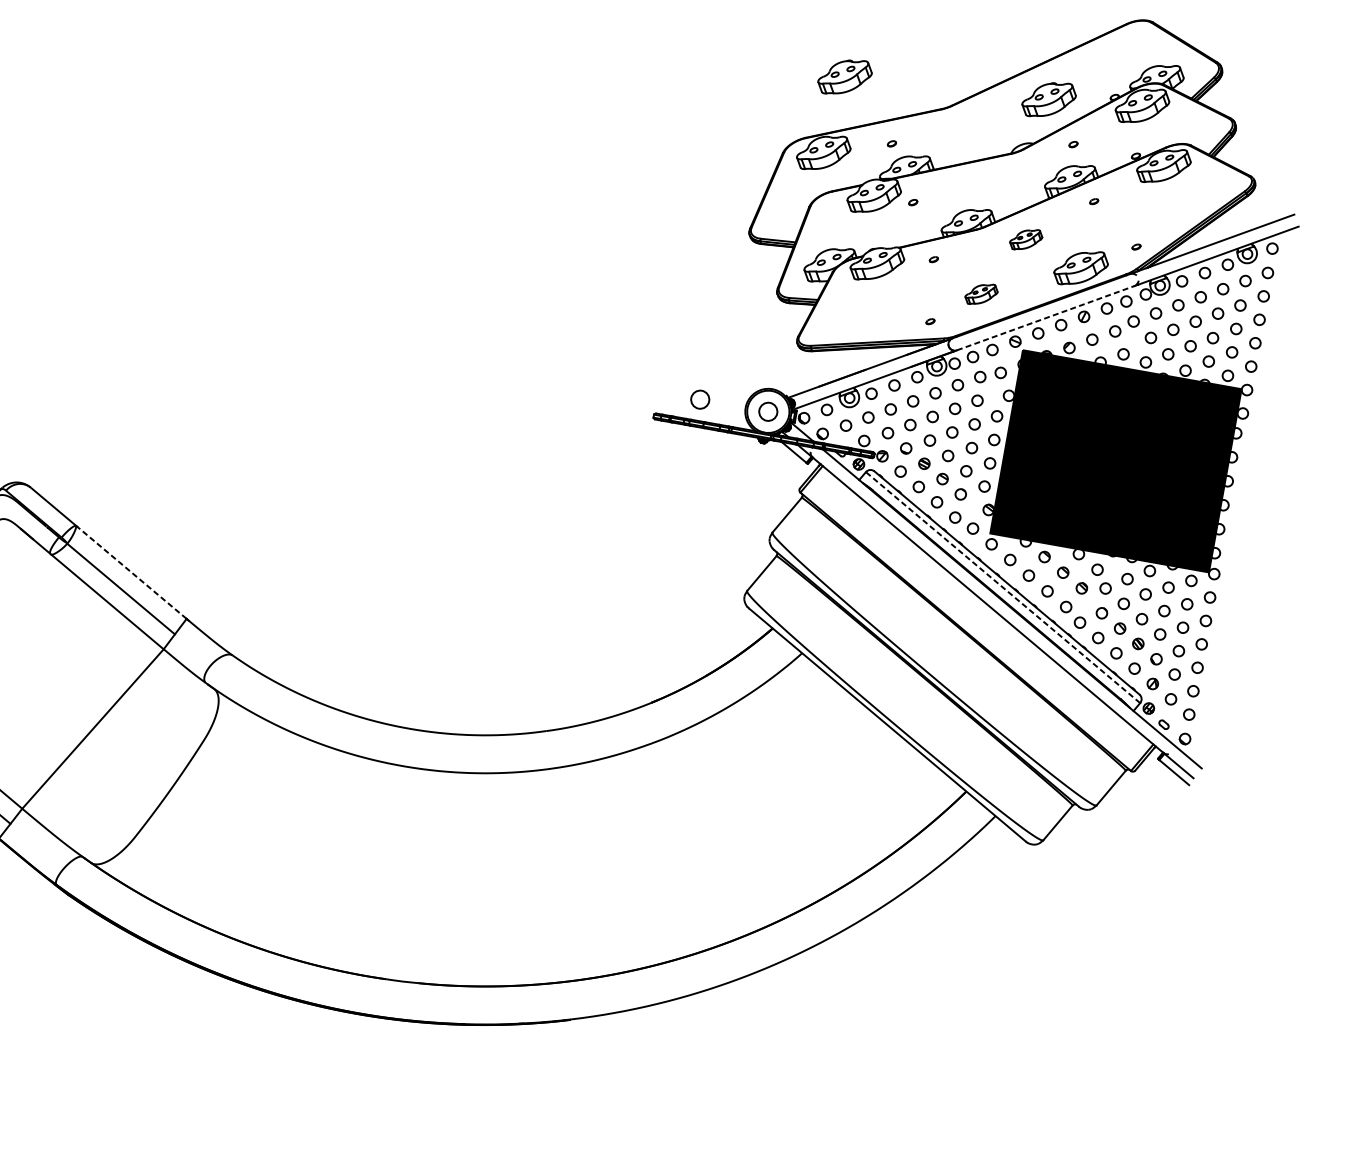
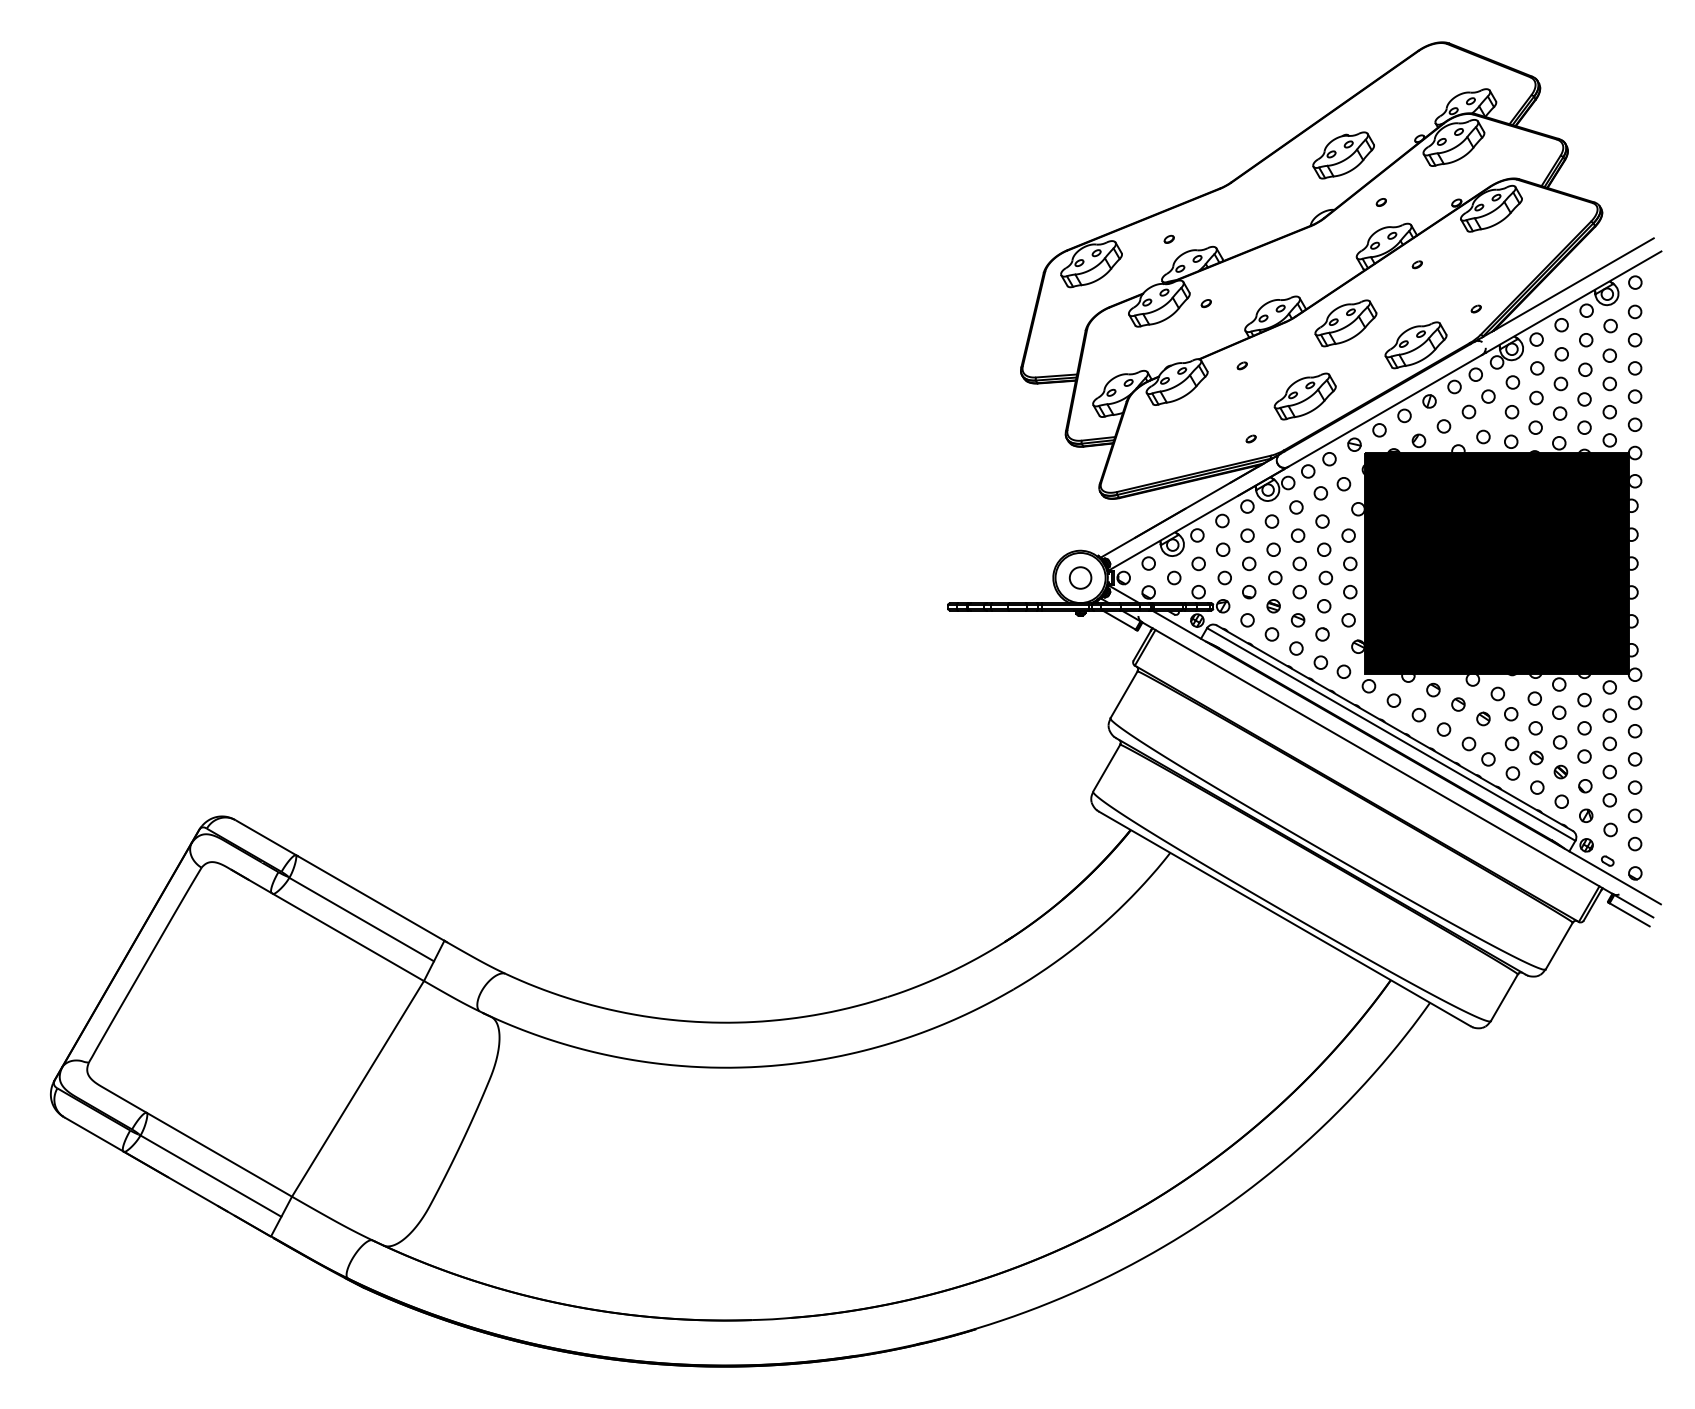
part: (844, 77) -> (1100, 171), removed
part: (1025, 239) -> (1345, 323), size x1.67
part: (981, 294) -> (1304, 396), size x1.67
line: (1046, 318) -> (1385, 411), dashed -> solid
circle: (700, 399) -> (998, 577), removed
line: (132, 572) -> (371, 898), dashed -> solid
line: (1003, 587) -> (1391, 734), dashed -> solid

